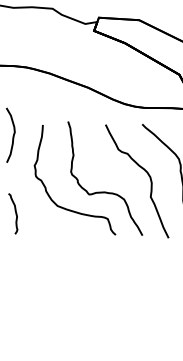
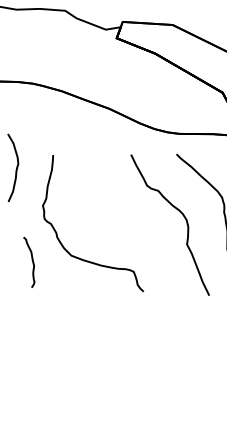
curve: (105, 191) -> (130, 237), removed
curve: (14, 212) -> (31, 260), moved

